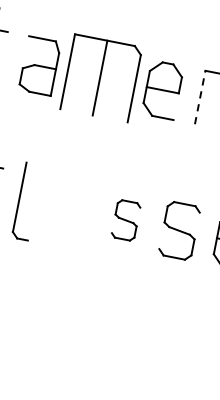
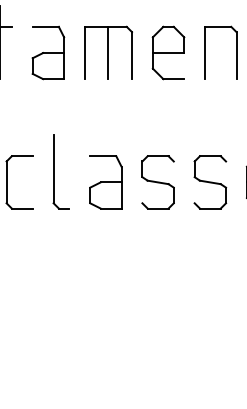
part: (101, 77) -> (108, 52), size x0.71
line: (200, 97) -> (205, 52), dashed -> solid
part: (26, 200) -> (60, 171), moved
part: (72, 209) -> (105, 182), added
part: (125, 220) -> (157, 182), size x1.43

